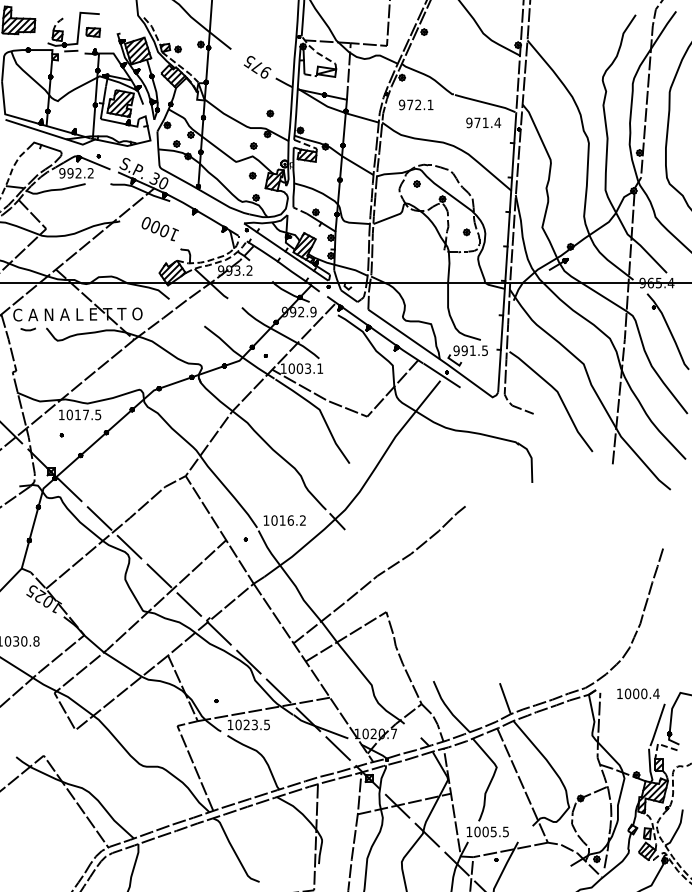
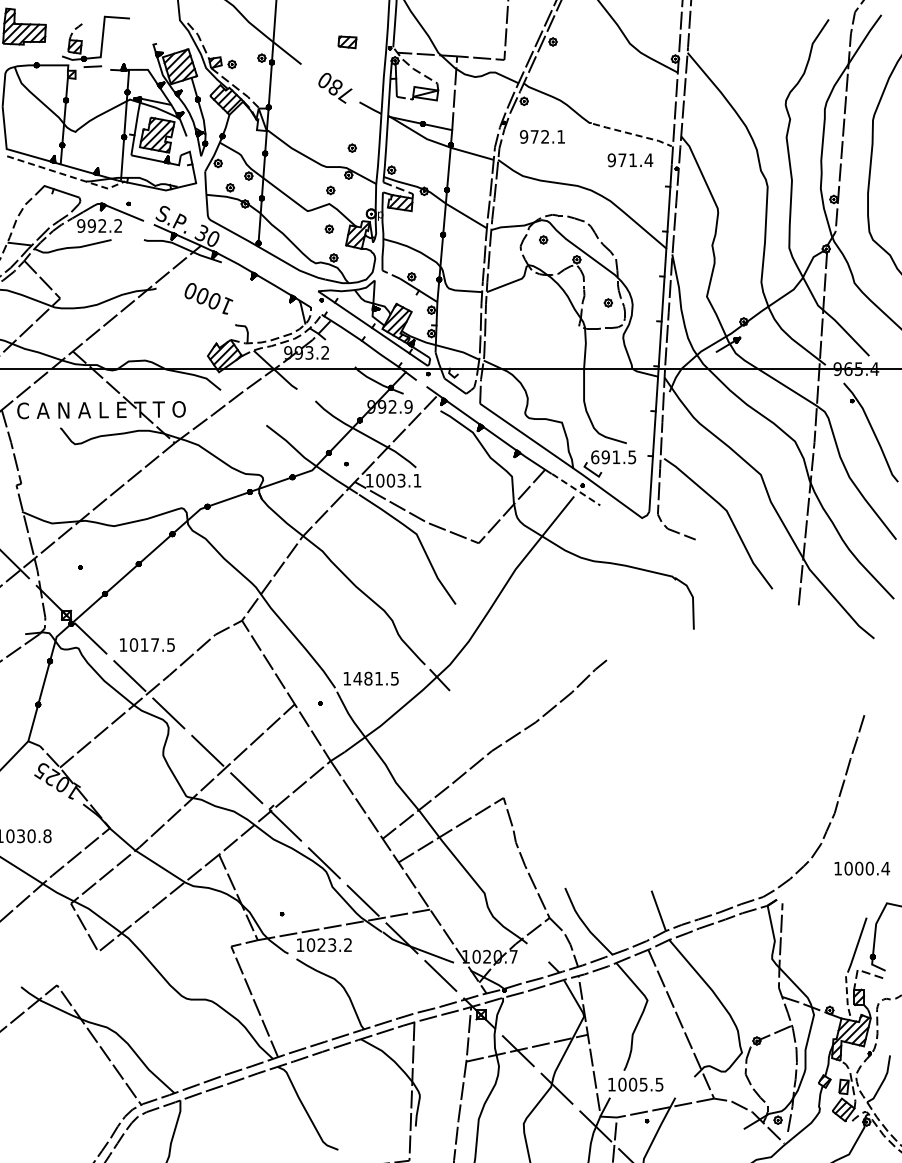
part: (93, 32) -> (347, 42), moved
text: (257, 67) -> (335, 88), 975 -> 780
line: (485, 103) -> (632, 134), solid -> dashed
line: (51, 134) -> (67, 175), solid -> dashed
curve: (28, 329) -> (36, 429), removed
text: (456, 350) -> (595, 457), 991.5 -> 691.5
line: (442, 375) -> (576, 489), solid -> dashed
text: (80, 414) -> (147, 644), moved
text: (288, 520) -> (375, 678), 1016.2 -> 1481.5
text: (638, 693) -> (862, 868), moved
text: (266, 725) -> (347, 945), 1023.5 -> 1023.2
line: (650, 766) -> (847, 999), solid -> dashed

